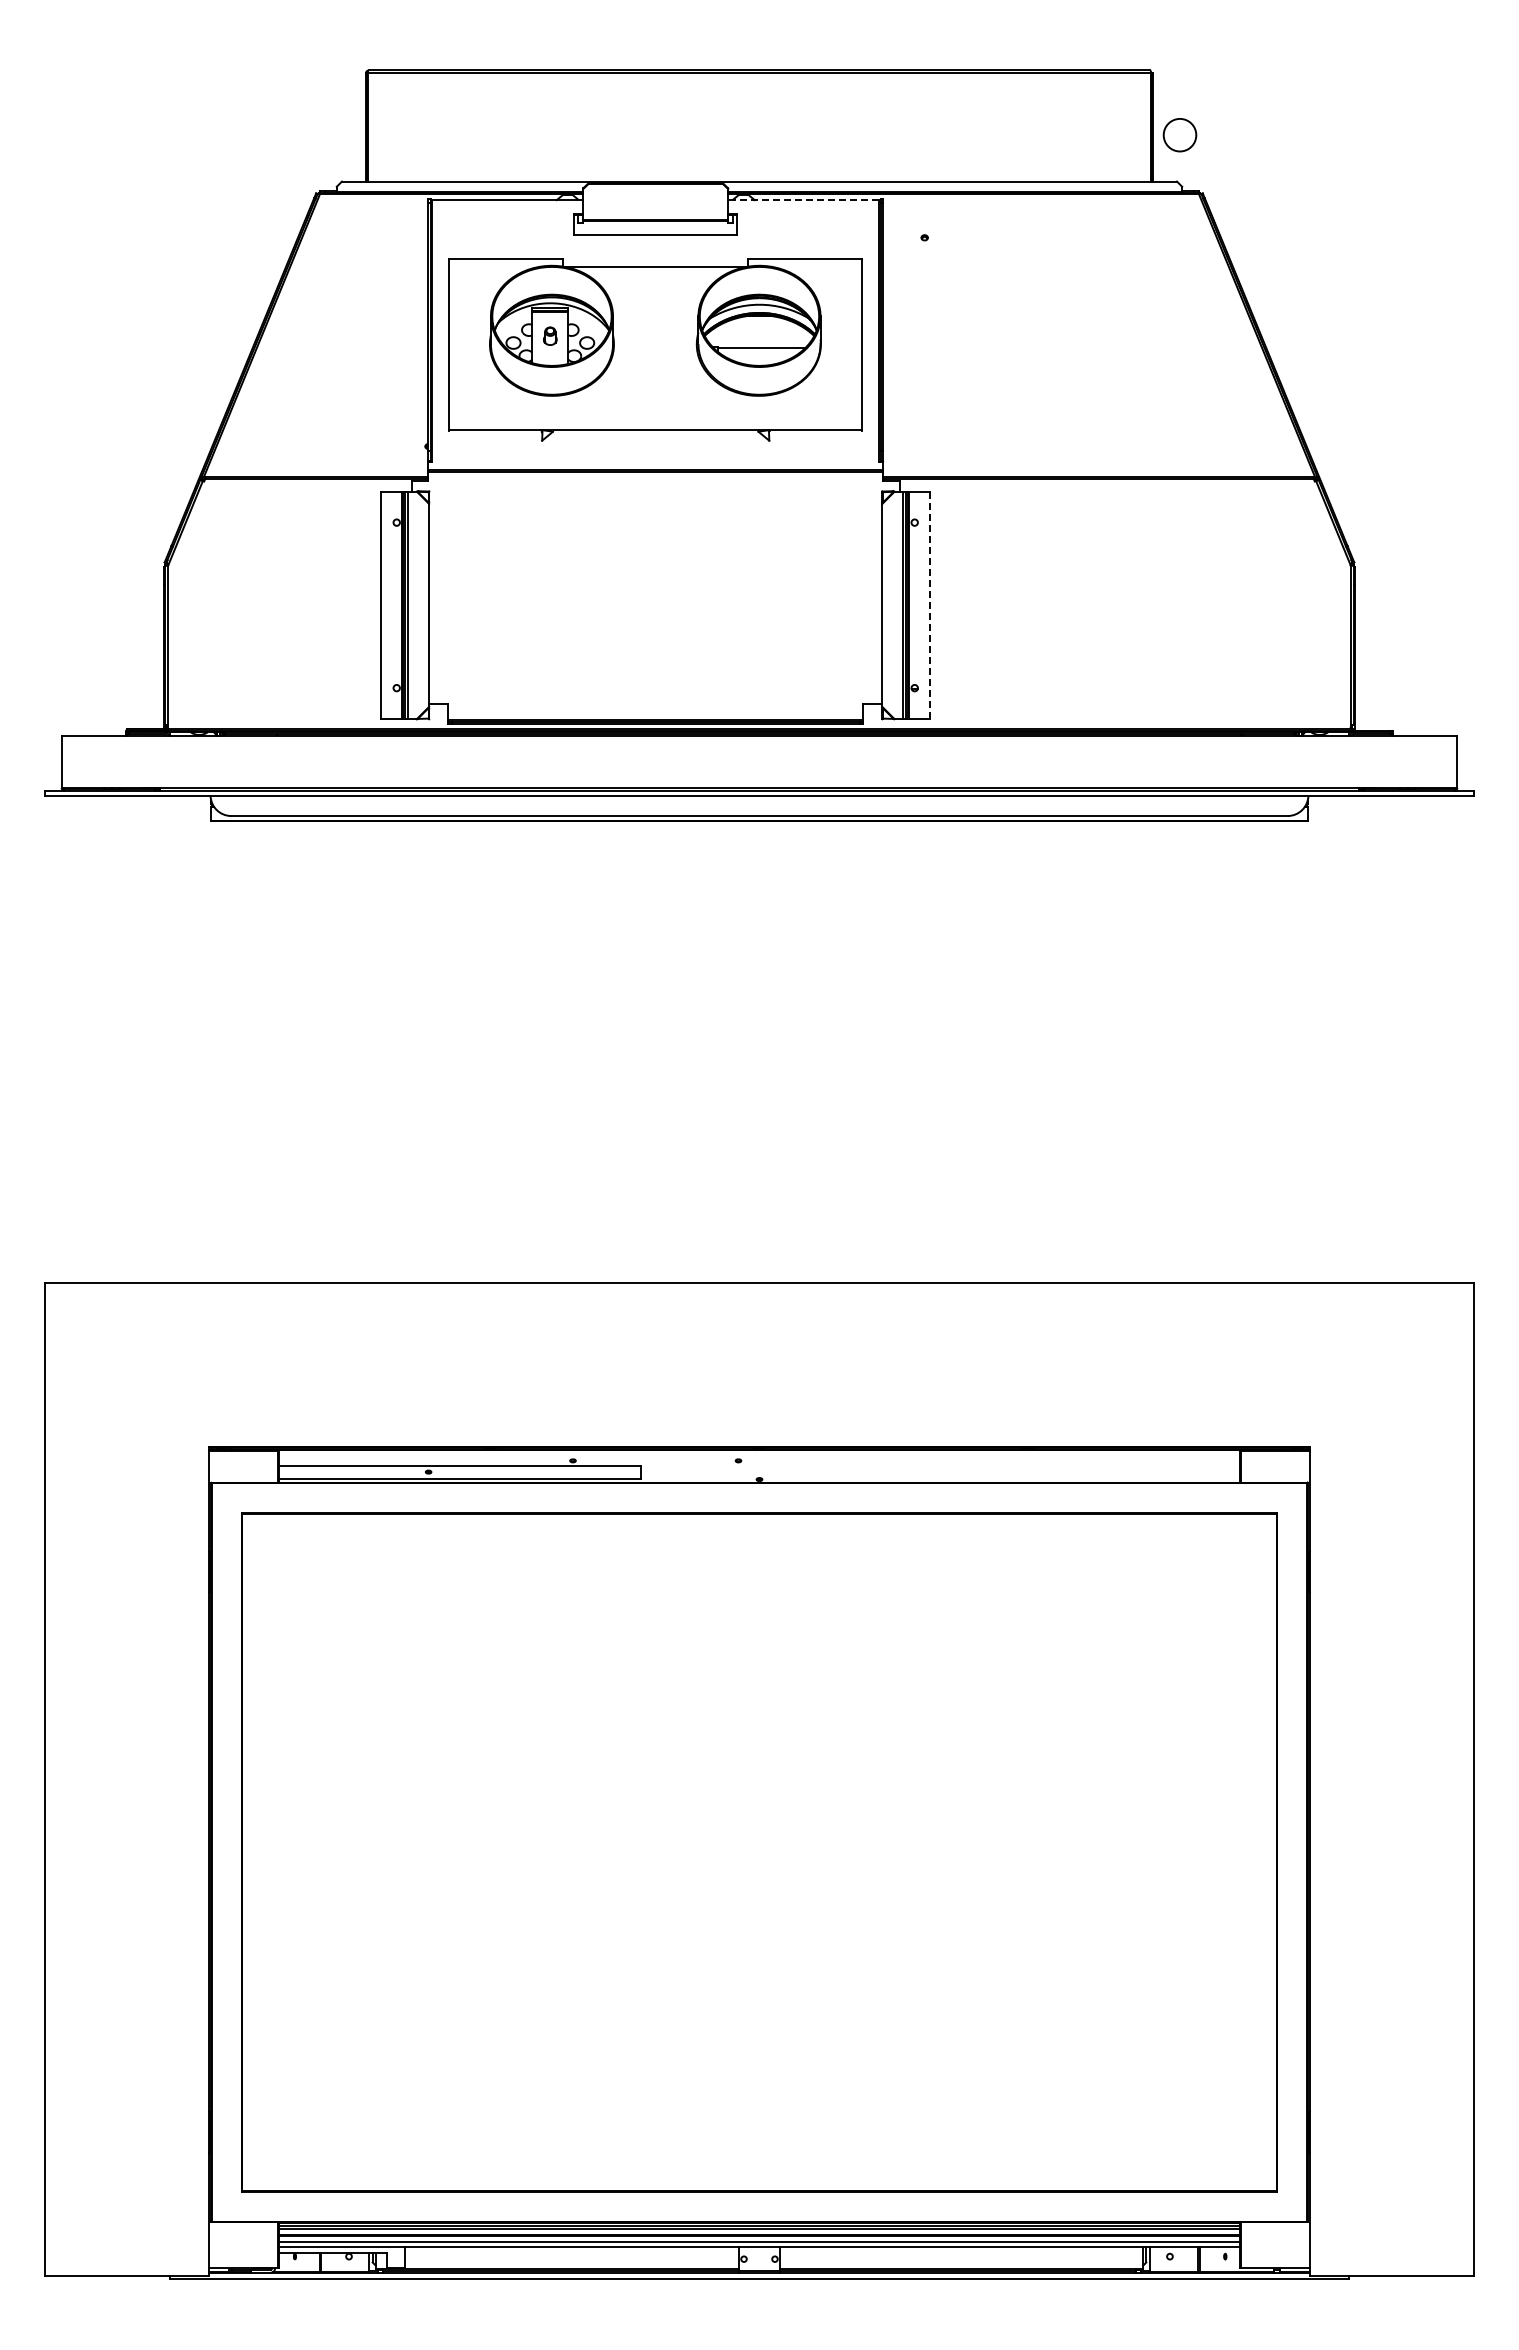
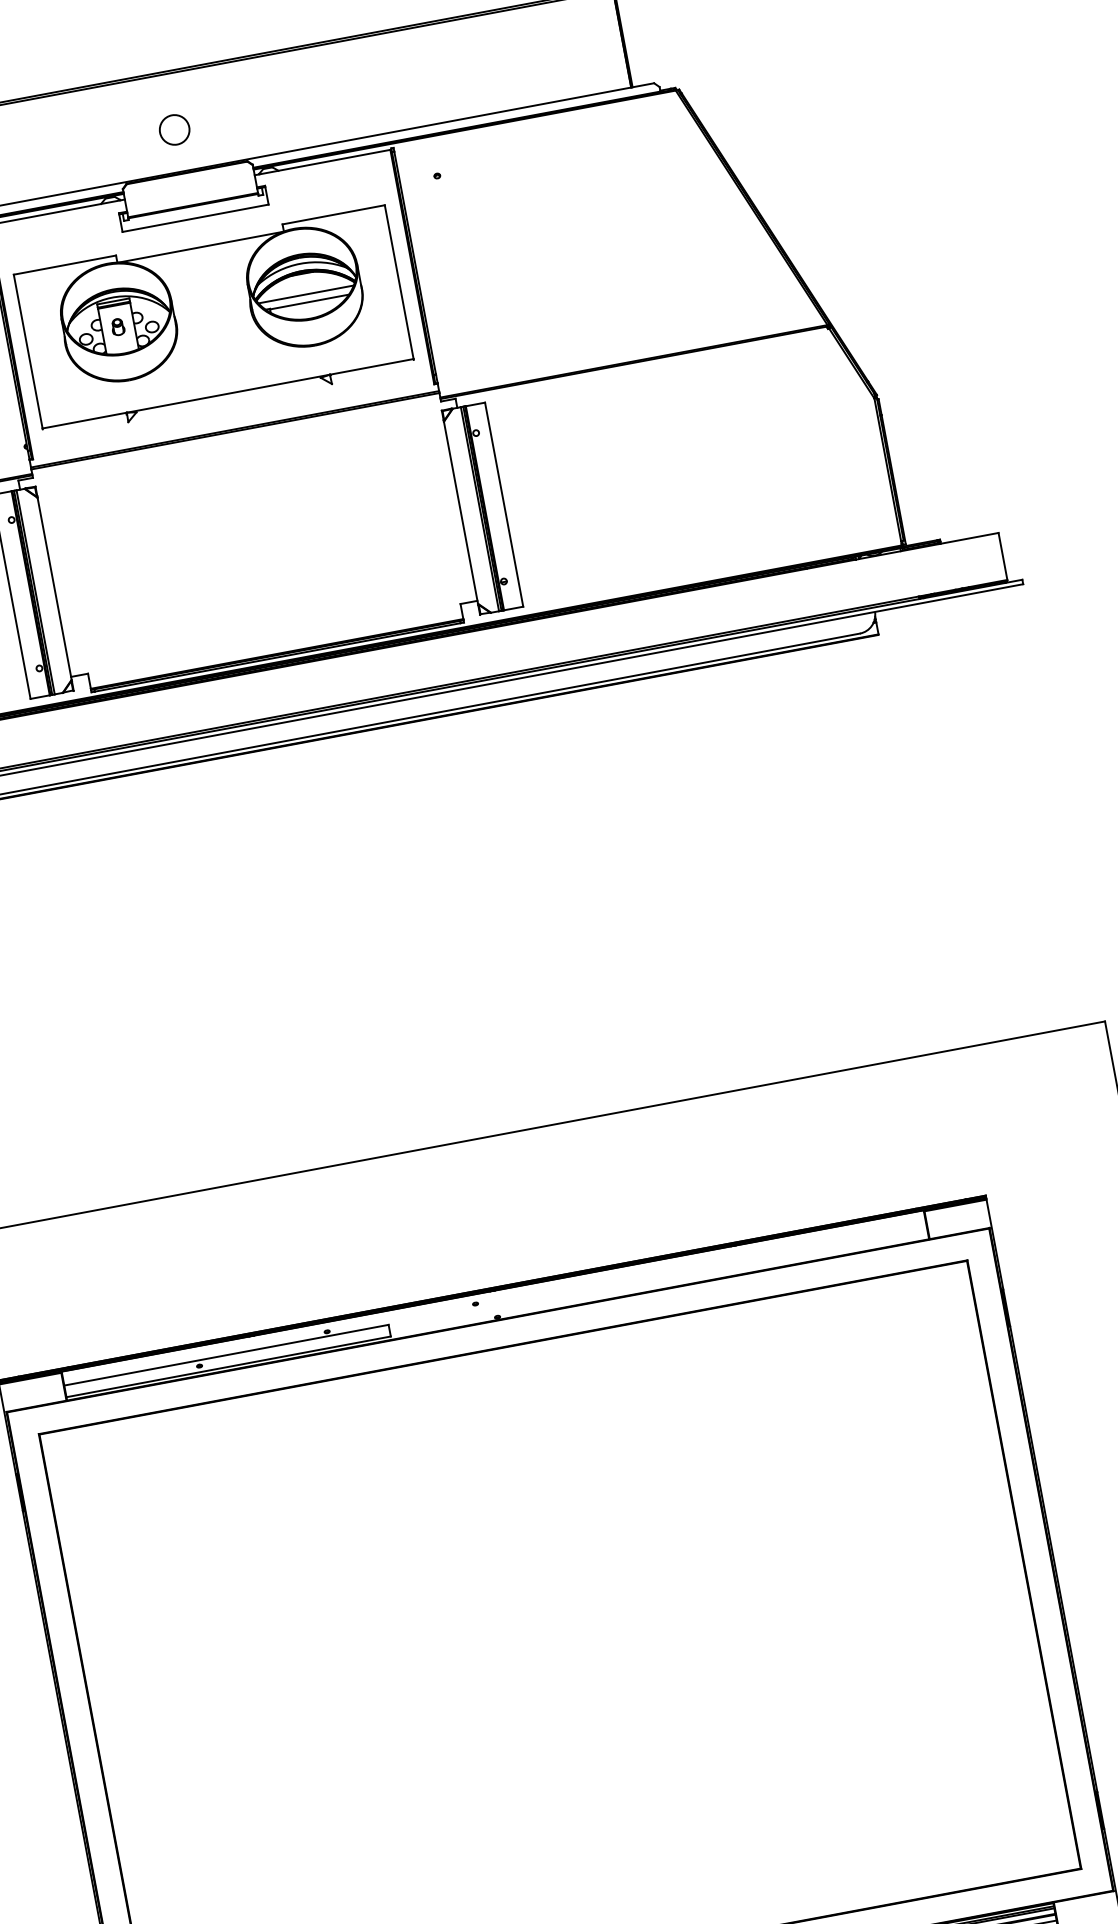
circle: (1179, 135) -> (174, 130), moved
line: (803, 200) -> (322, 162), dashed -> solid
line: (759, 338) -> (306, 294), added
line: (930, 605) -> (504, 504), dashed -> solid

